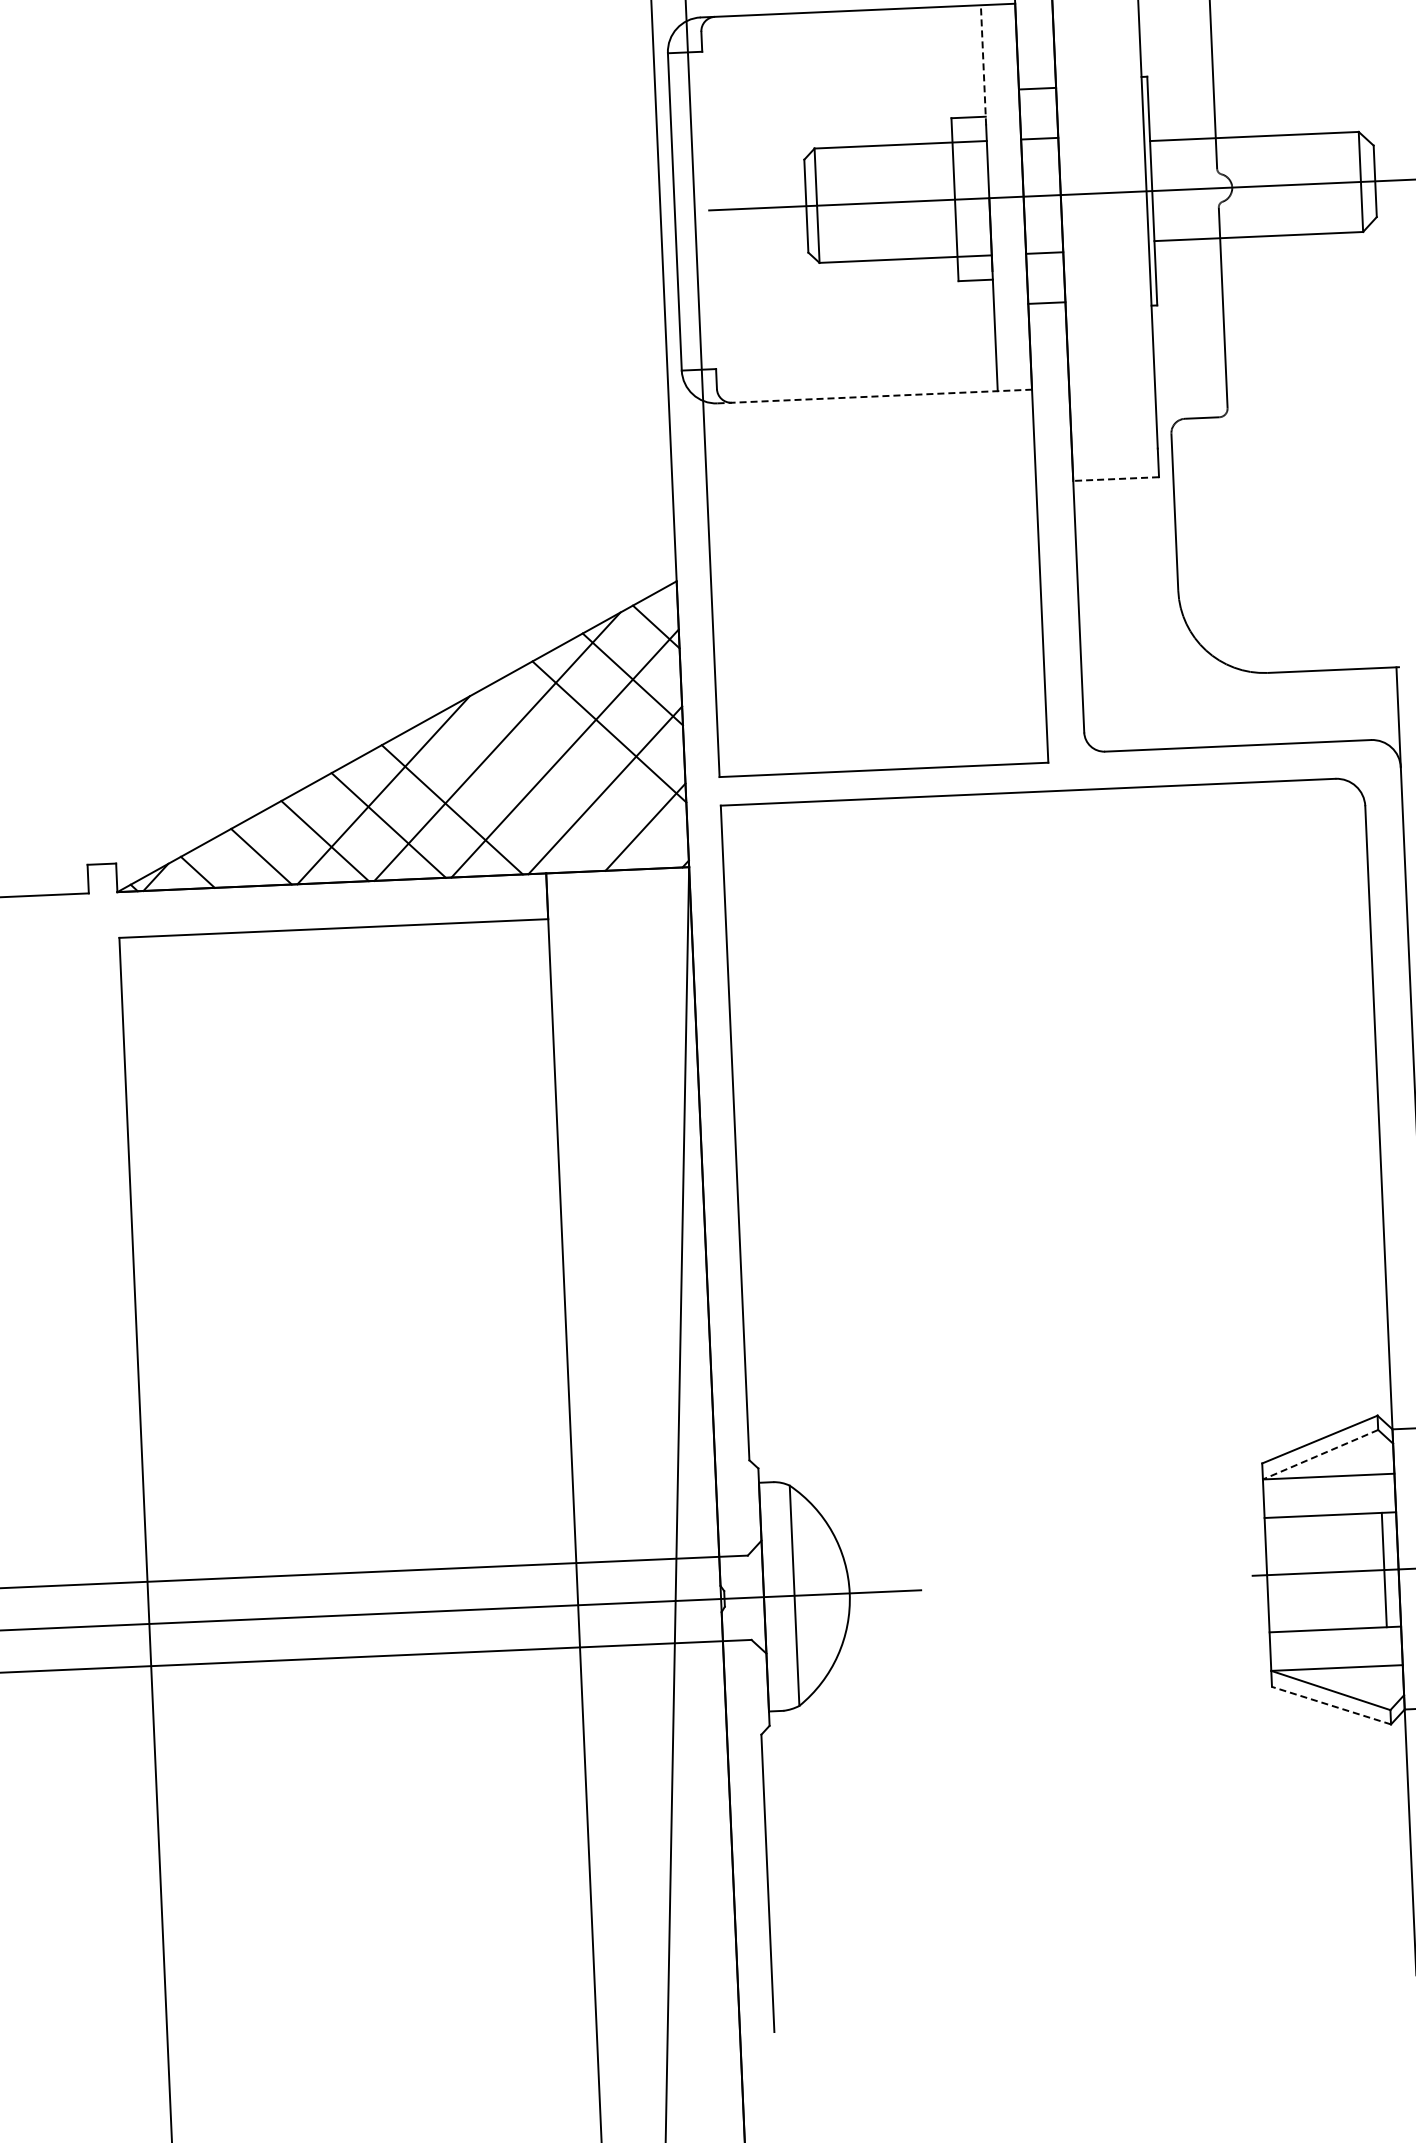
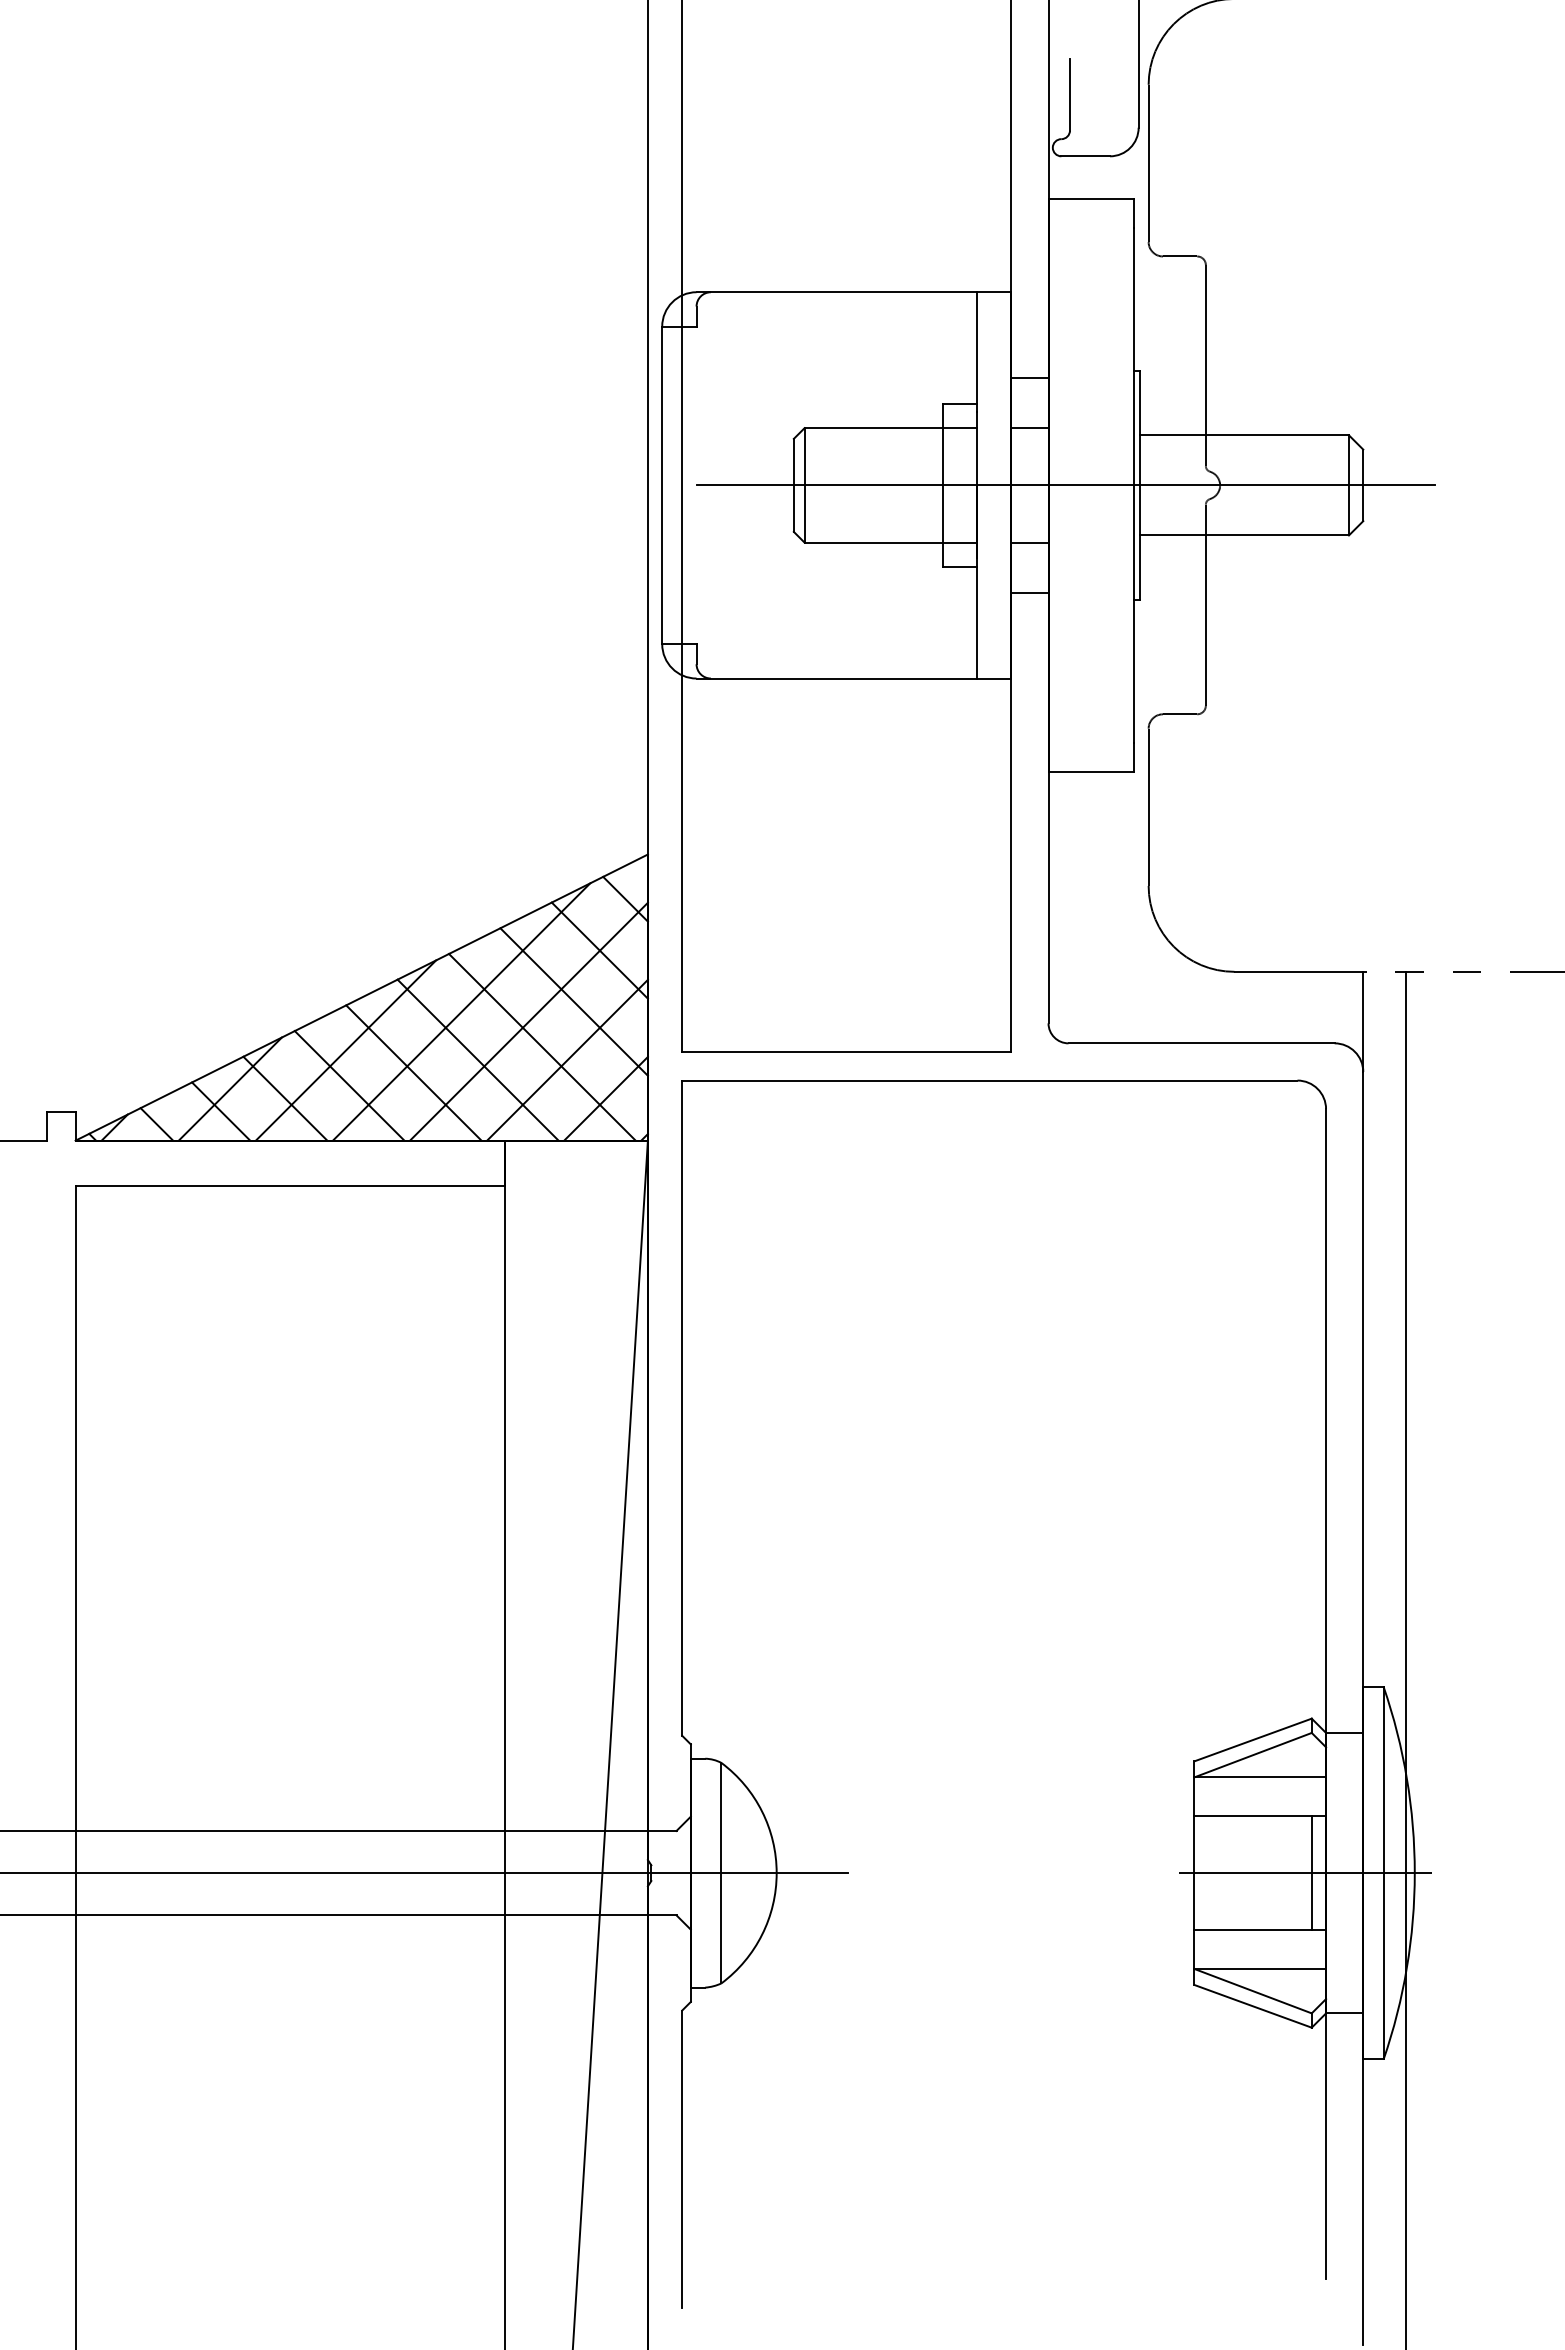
line: (982, 64) -> (976, 351), dashed -> solid
line: (875, 396) -> (854, 678), dashed -> solid
line: (1116, 479) -> (1091, 771), dashed -> solid
line: (579, 777) -> (542, 1046), added
line: (515, 793) -> (477, 1059), added
line: (268, 833) -> (229, 1088), added
line: (1320, 1455) -> (1253, 1755), dashed -> solid
line: (1330, 1705) -> (1252, 2006), dashed -> solid

